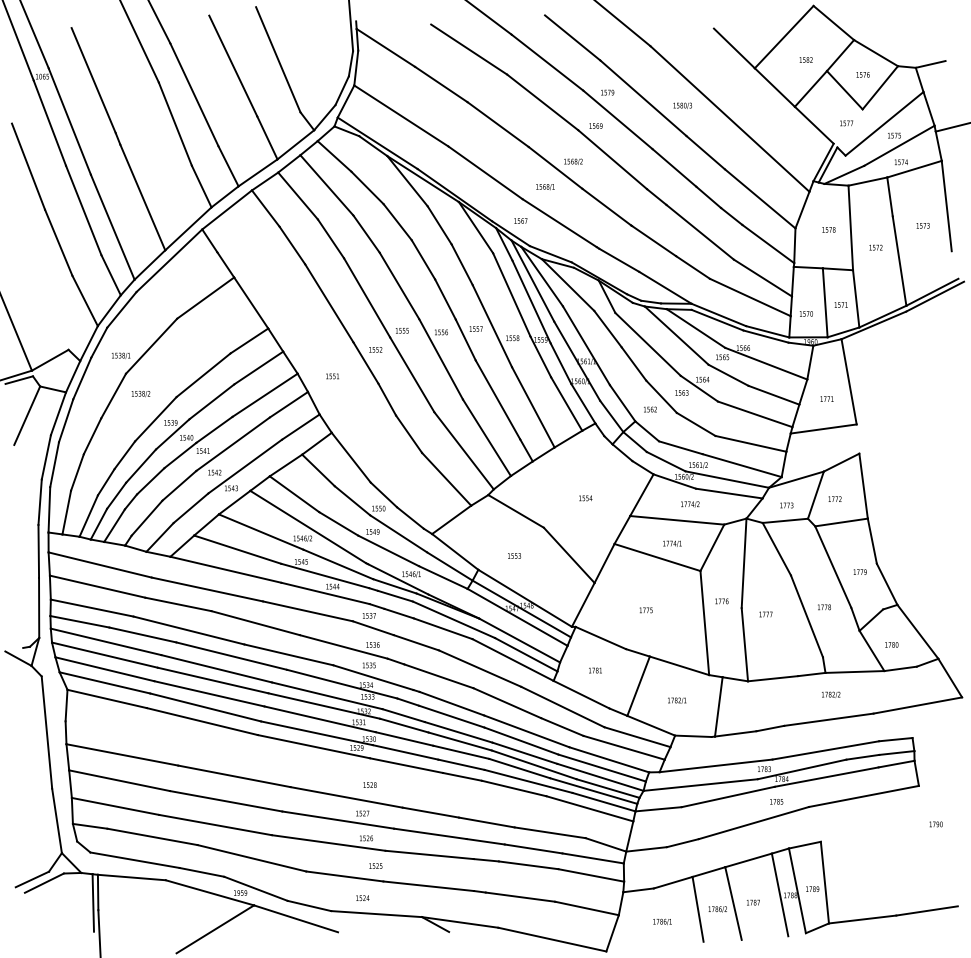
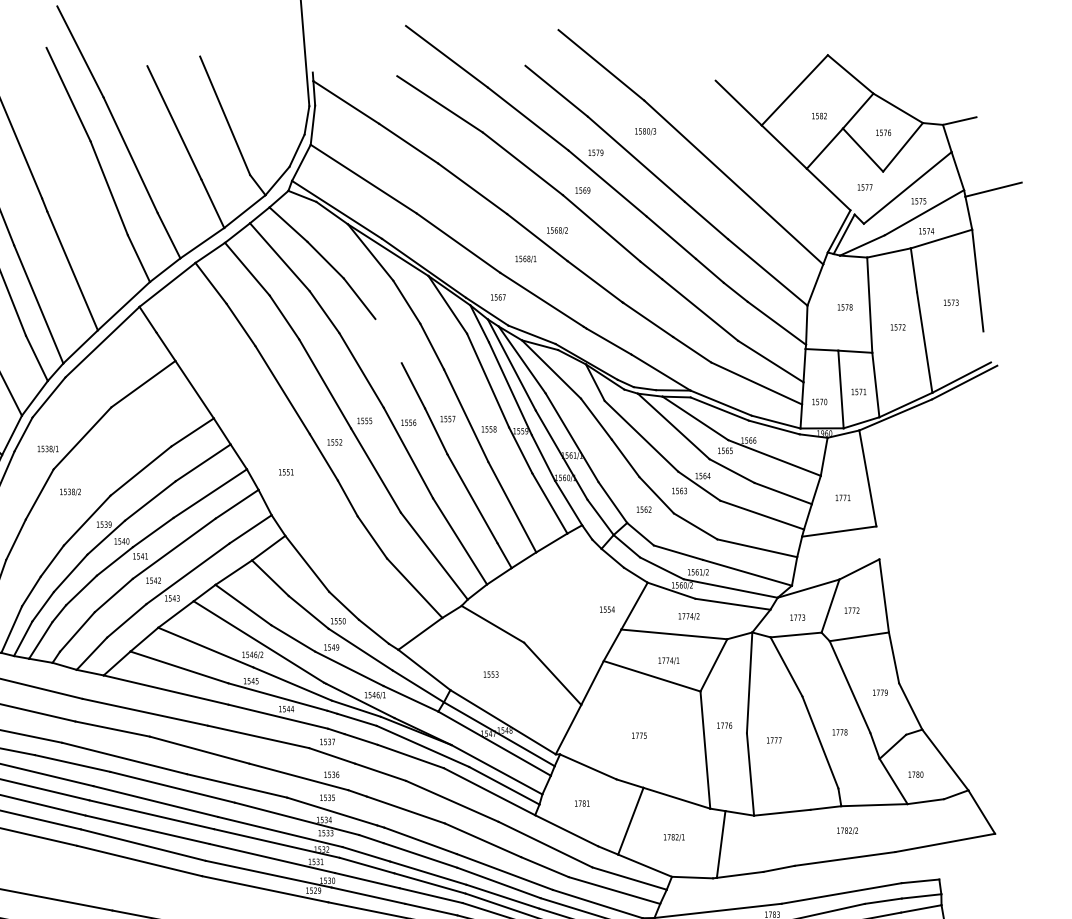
text: (682, 105) -> (645, 131), moved
line: (423, 259) -> (388, 340), removed
text: (585, 498) -> (607, 609), moved

